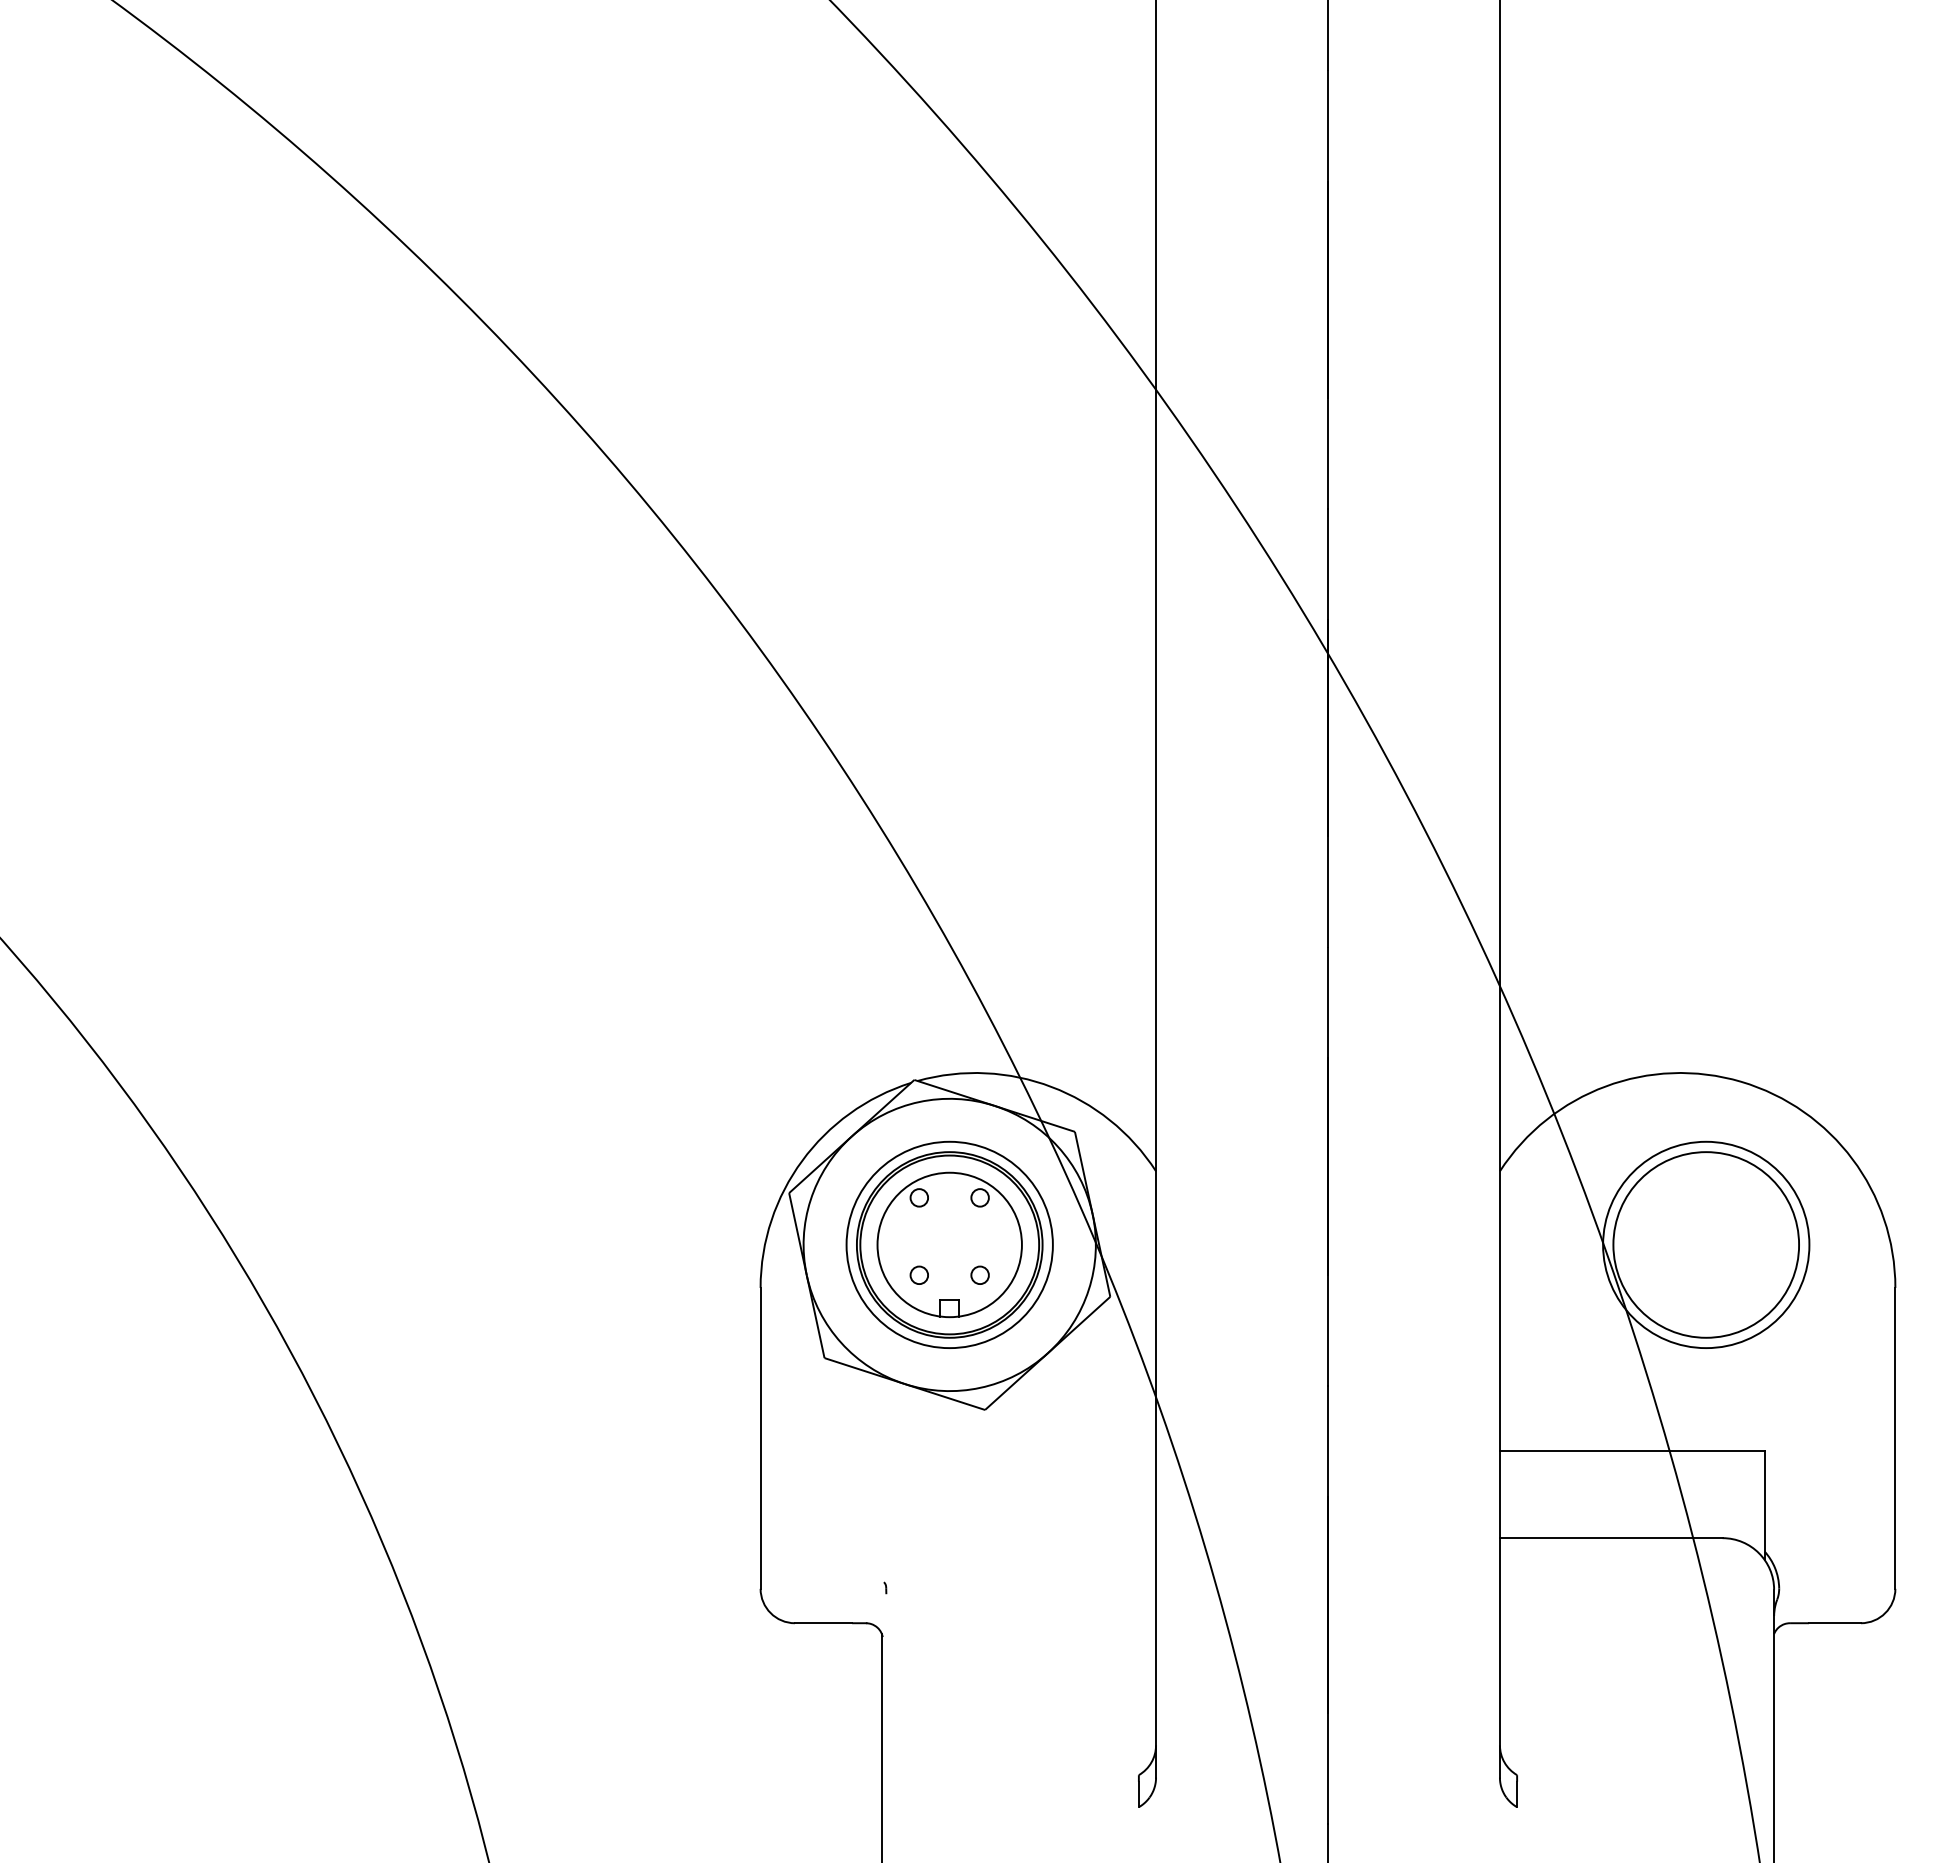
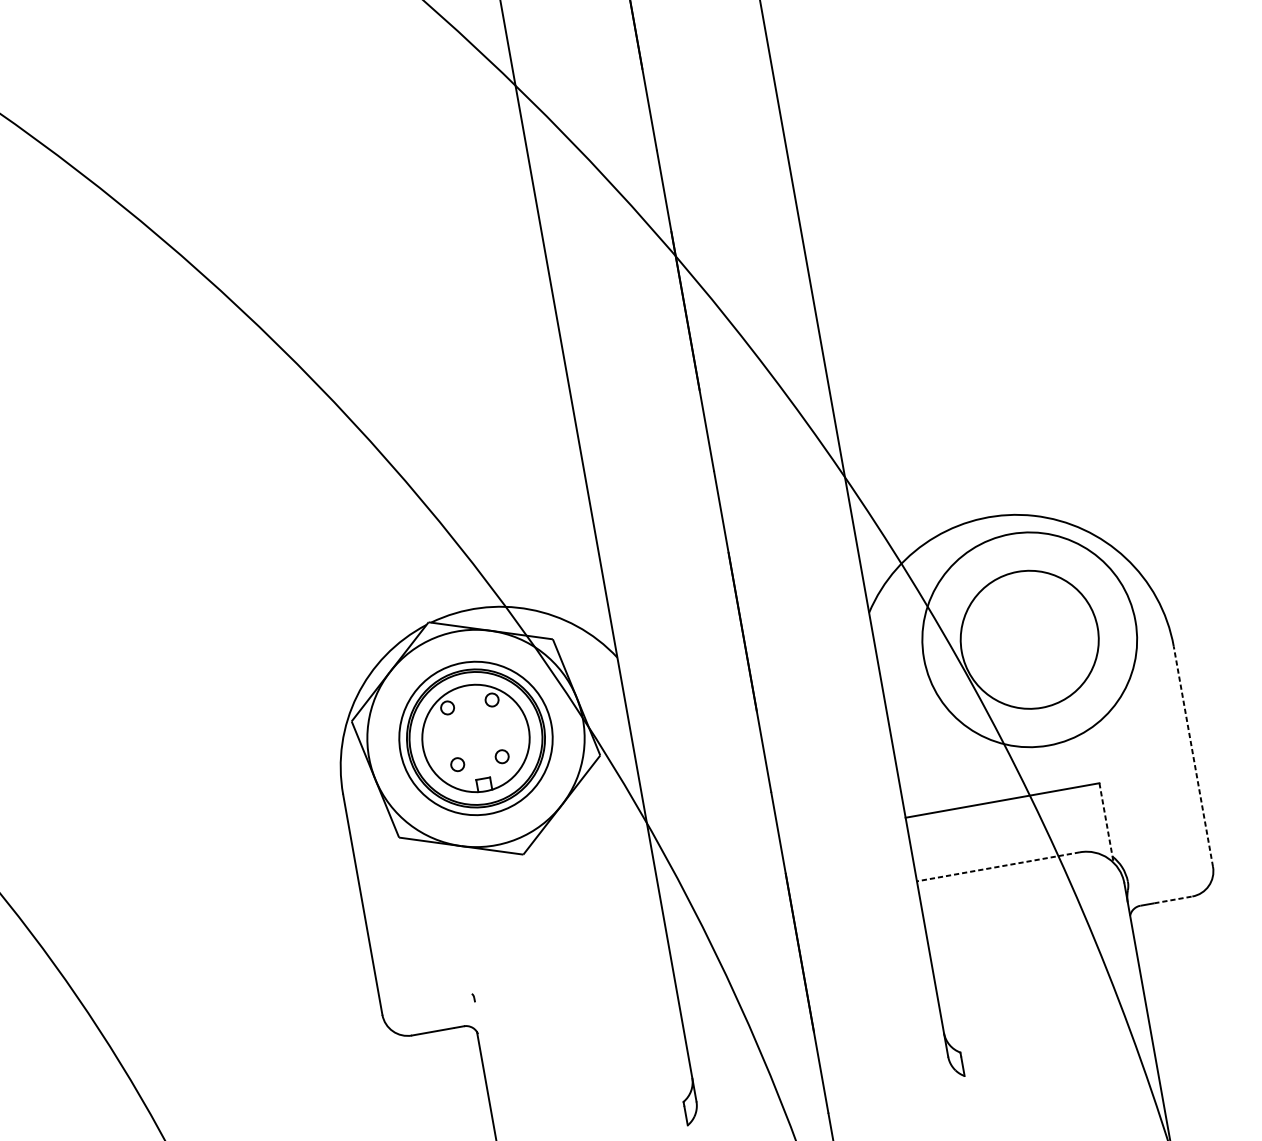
circle: (1706, 1244) -> (1029, 639), size x1.4
line: (1895, 1437) -> (1193, 756), solid -> dashed
line: (1764, 1506) -> (1106, 823), solid -> dashed
line: (1610, 1538) -> (997, 867), solid -> dashed
line: (1835, 1623) -> (1173, 900), solid -> dashed

